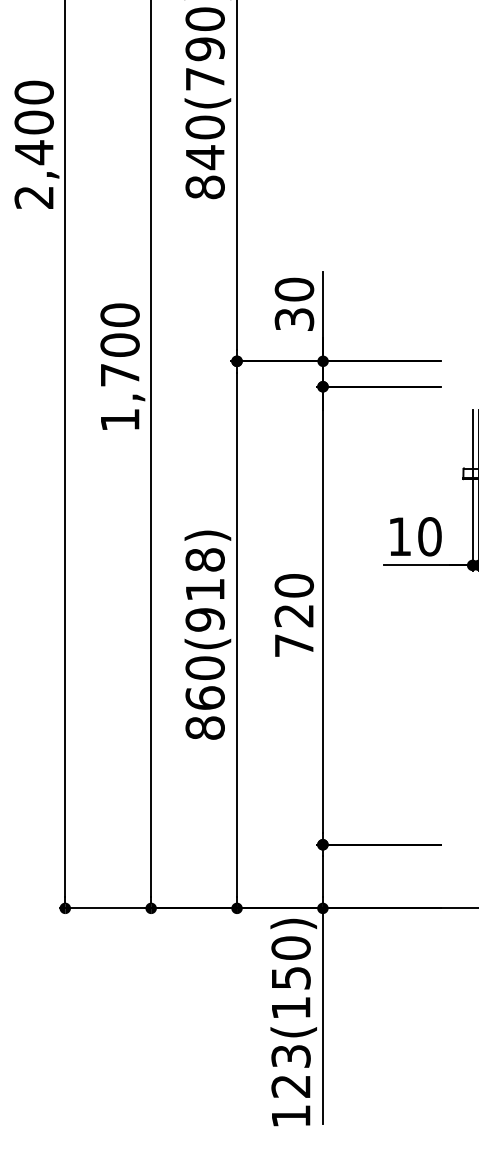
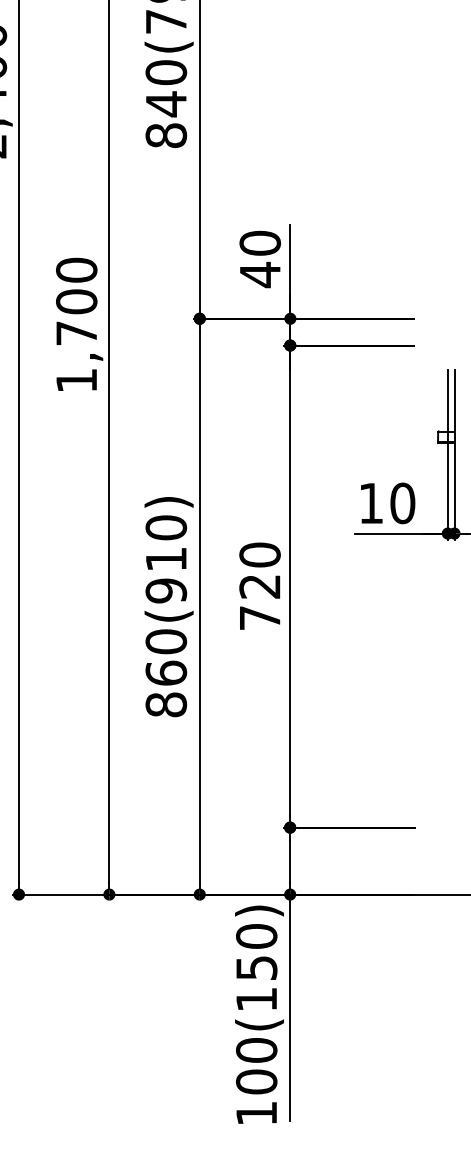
text: (294, 319) -> (260, 274), 30 -> 40
text: (204, 559) -> (165, 527), 860(918) -> 860(910)
text: (290, 1071) -> (256, 1066), 123(150) -> 100(150)

